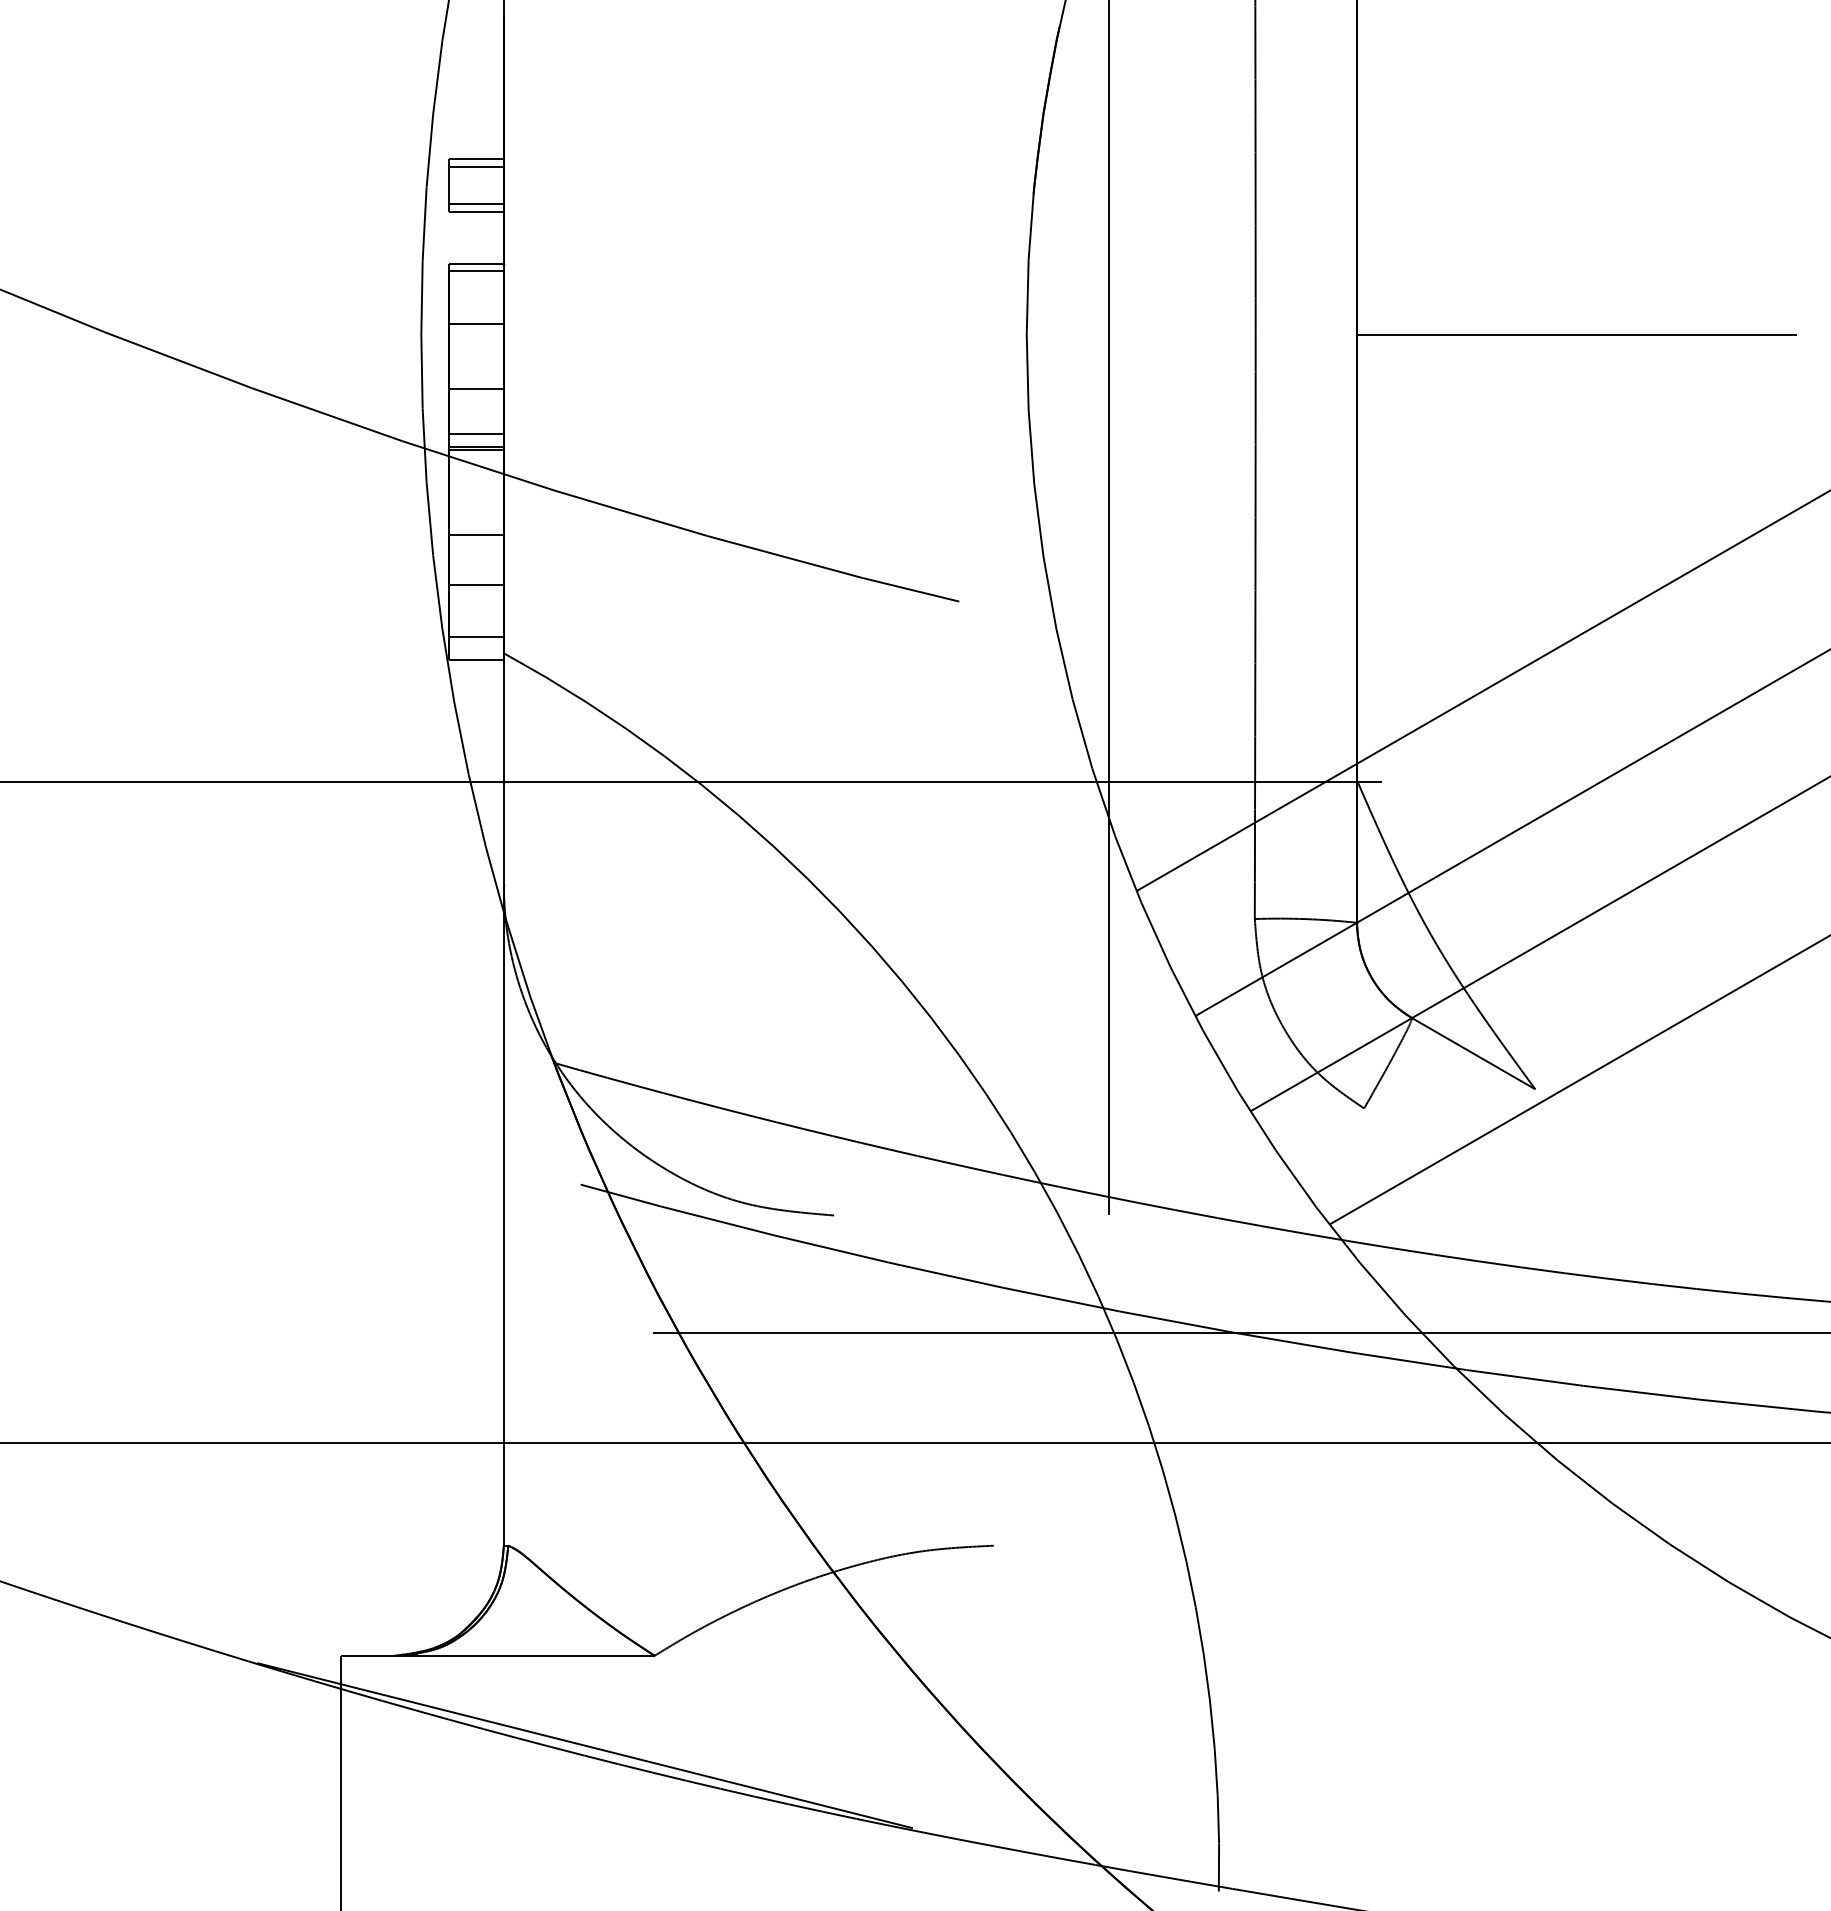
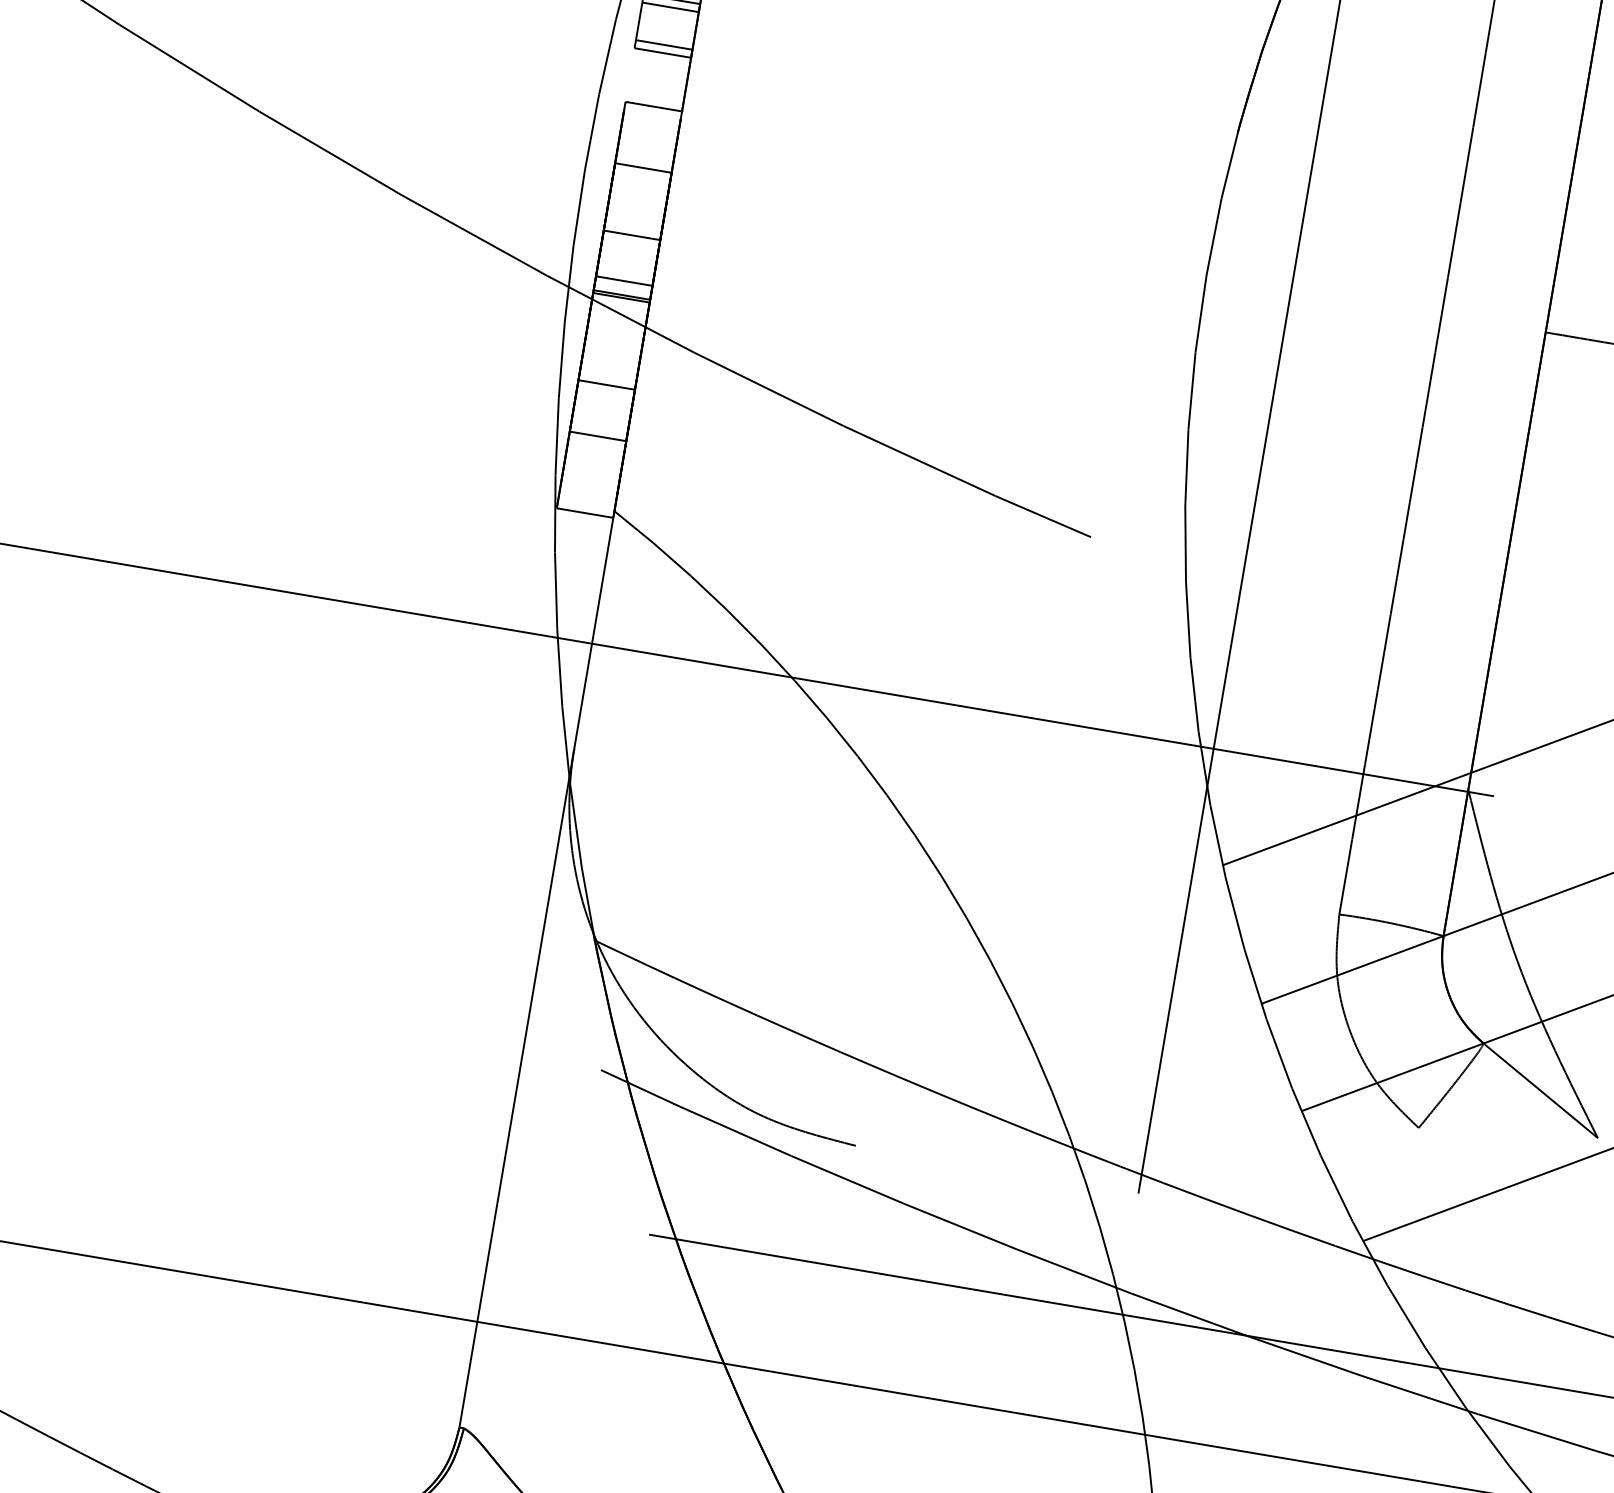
line: (475, 271) -> (651, 114), removed
line: (475, 637) -> (588, 490), removed

